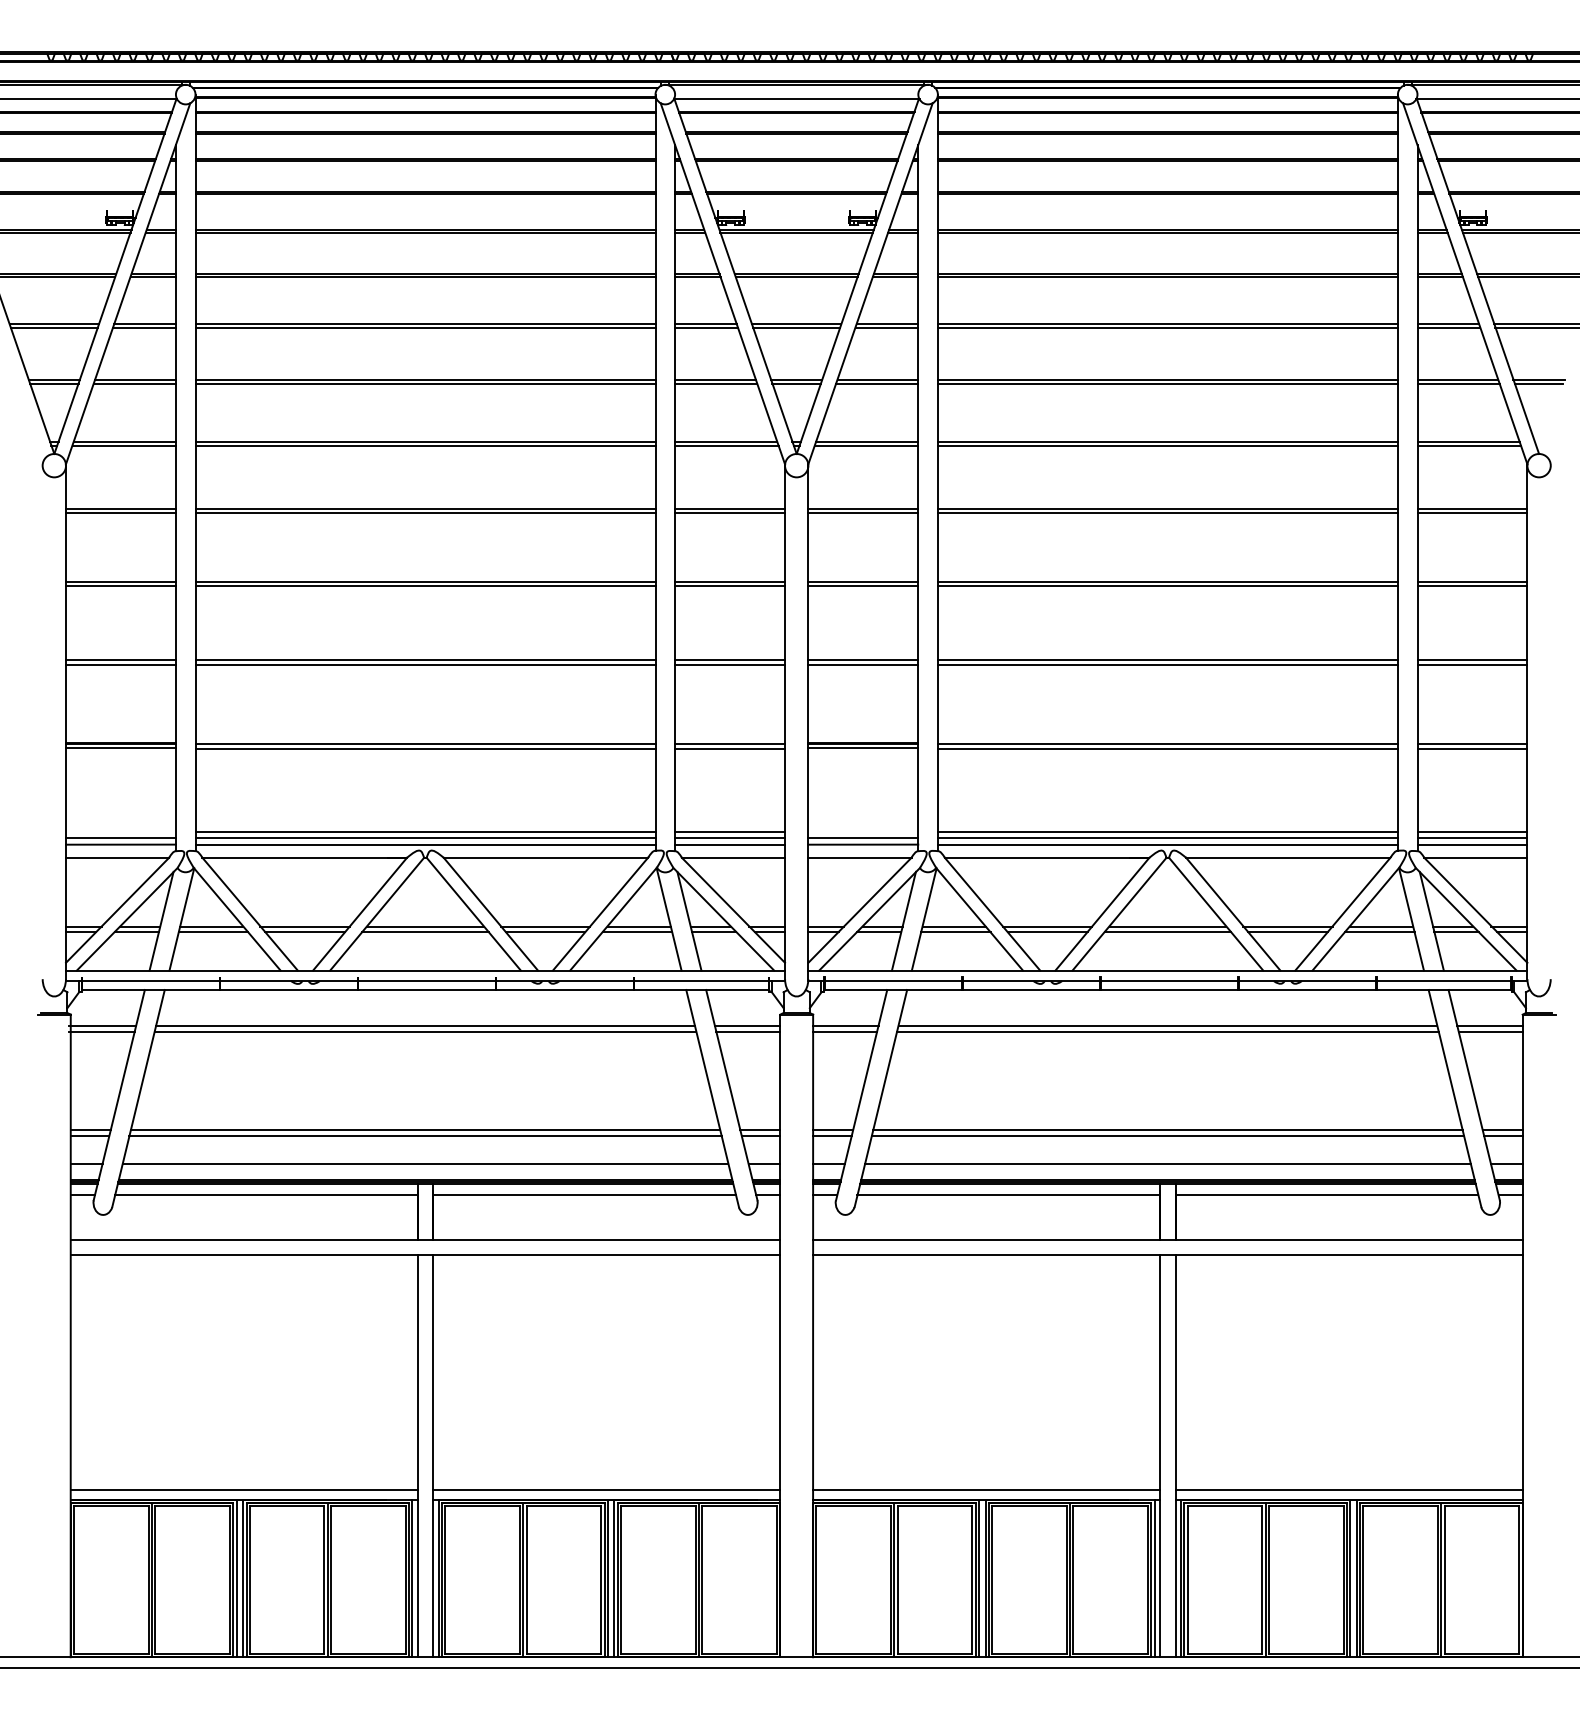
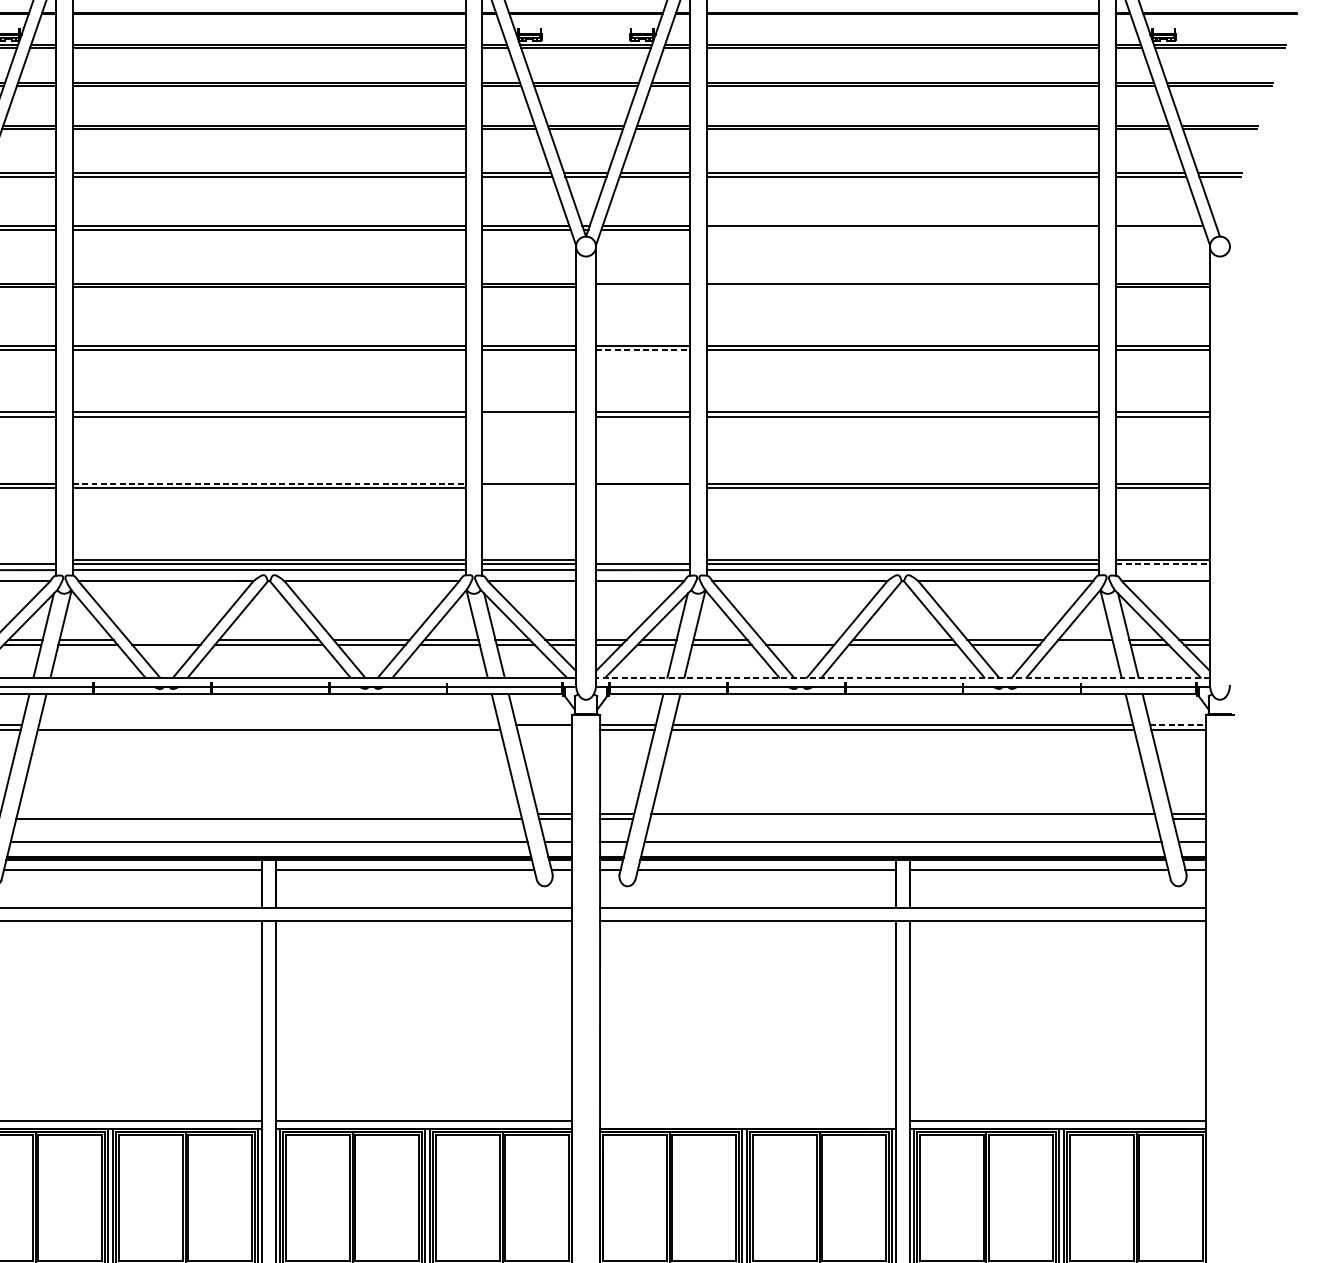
line: (1167, 445) -> (902, 229), removed
line: (1468, 445) -> (1159, 229), removed
line: (863, 513) -> (643, 287), removed
line: (1167, 513) -> (902, 287), removed
line: (863, 586) -> (643, 349), solid -> dashed
line: (730, 664) -> (529, 416), removed
line: (426, 743) -> (269, 483), solid -> dashed
line: (730, 748) -> (529, 488), removed
line: (863, 748) -> (643, 488), removed
line: (1472, 837) -> (1163, 564), solid -> dashed
line: (1472, 844) -> (1163, 570), removed
line: (305, 926) -> (166, 640), removed
line: (1047, 926) -> (800, 640), removed
line: (1379, 932) -> (1083, 645), removed
line: (1167, 970) -> (902, 677), solid -> dashed
line: (425, 1025) -> (269, 724), removed
line: (1489, 1025) -> (1177, 724), solid -> dashed
line: (748, 1031) -> (544, 729), removed
line: (425, 1130) -> (269, 814), removed
line: (1167, 1136) -> (902, 819), removed
line: (986, 1489) -> (748, 1120), removed

